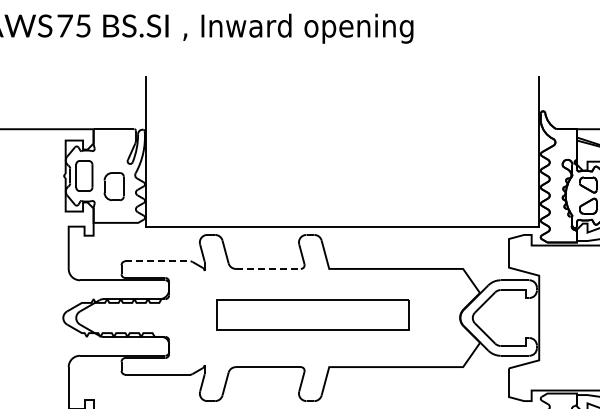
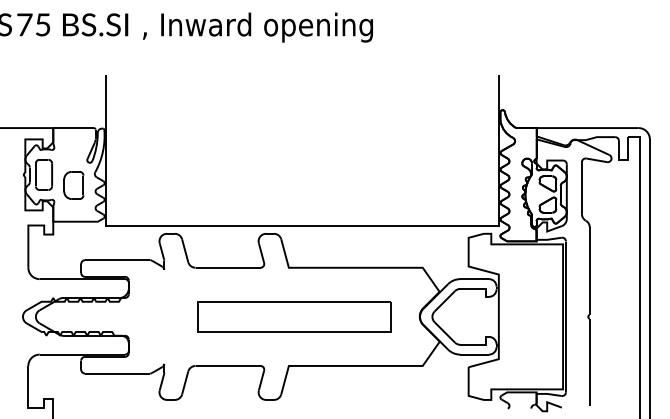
line: (157, 261) -> (117, 260), dashed -> solid
line: (268, 268) -> (228, 267), dashed -> solid
part: (312, 314) -> (294, 316), moved

